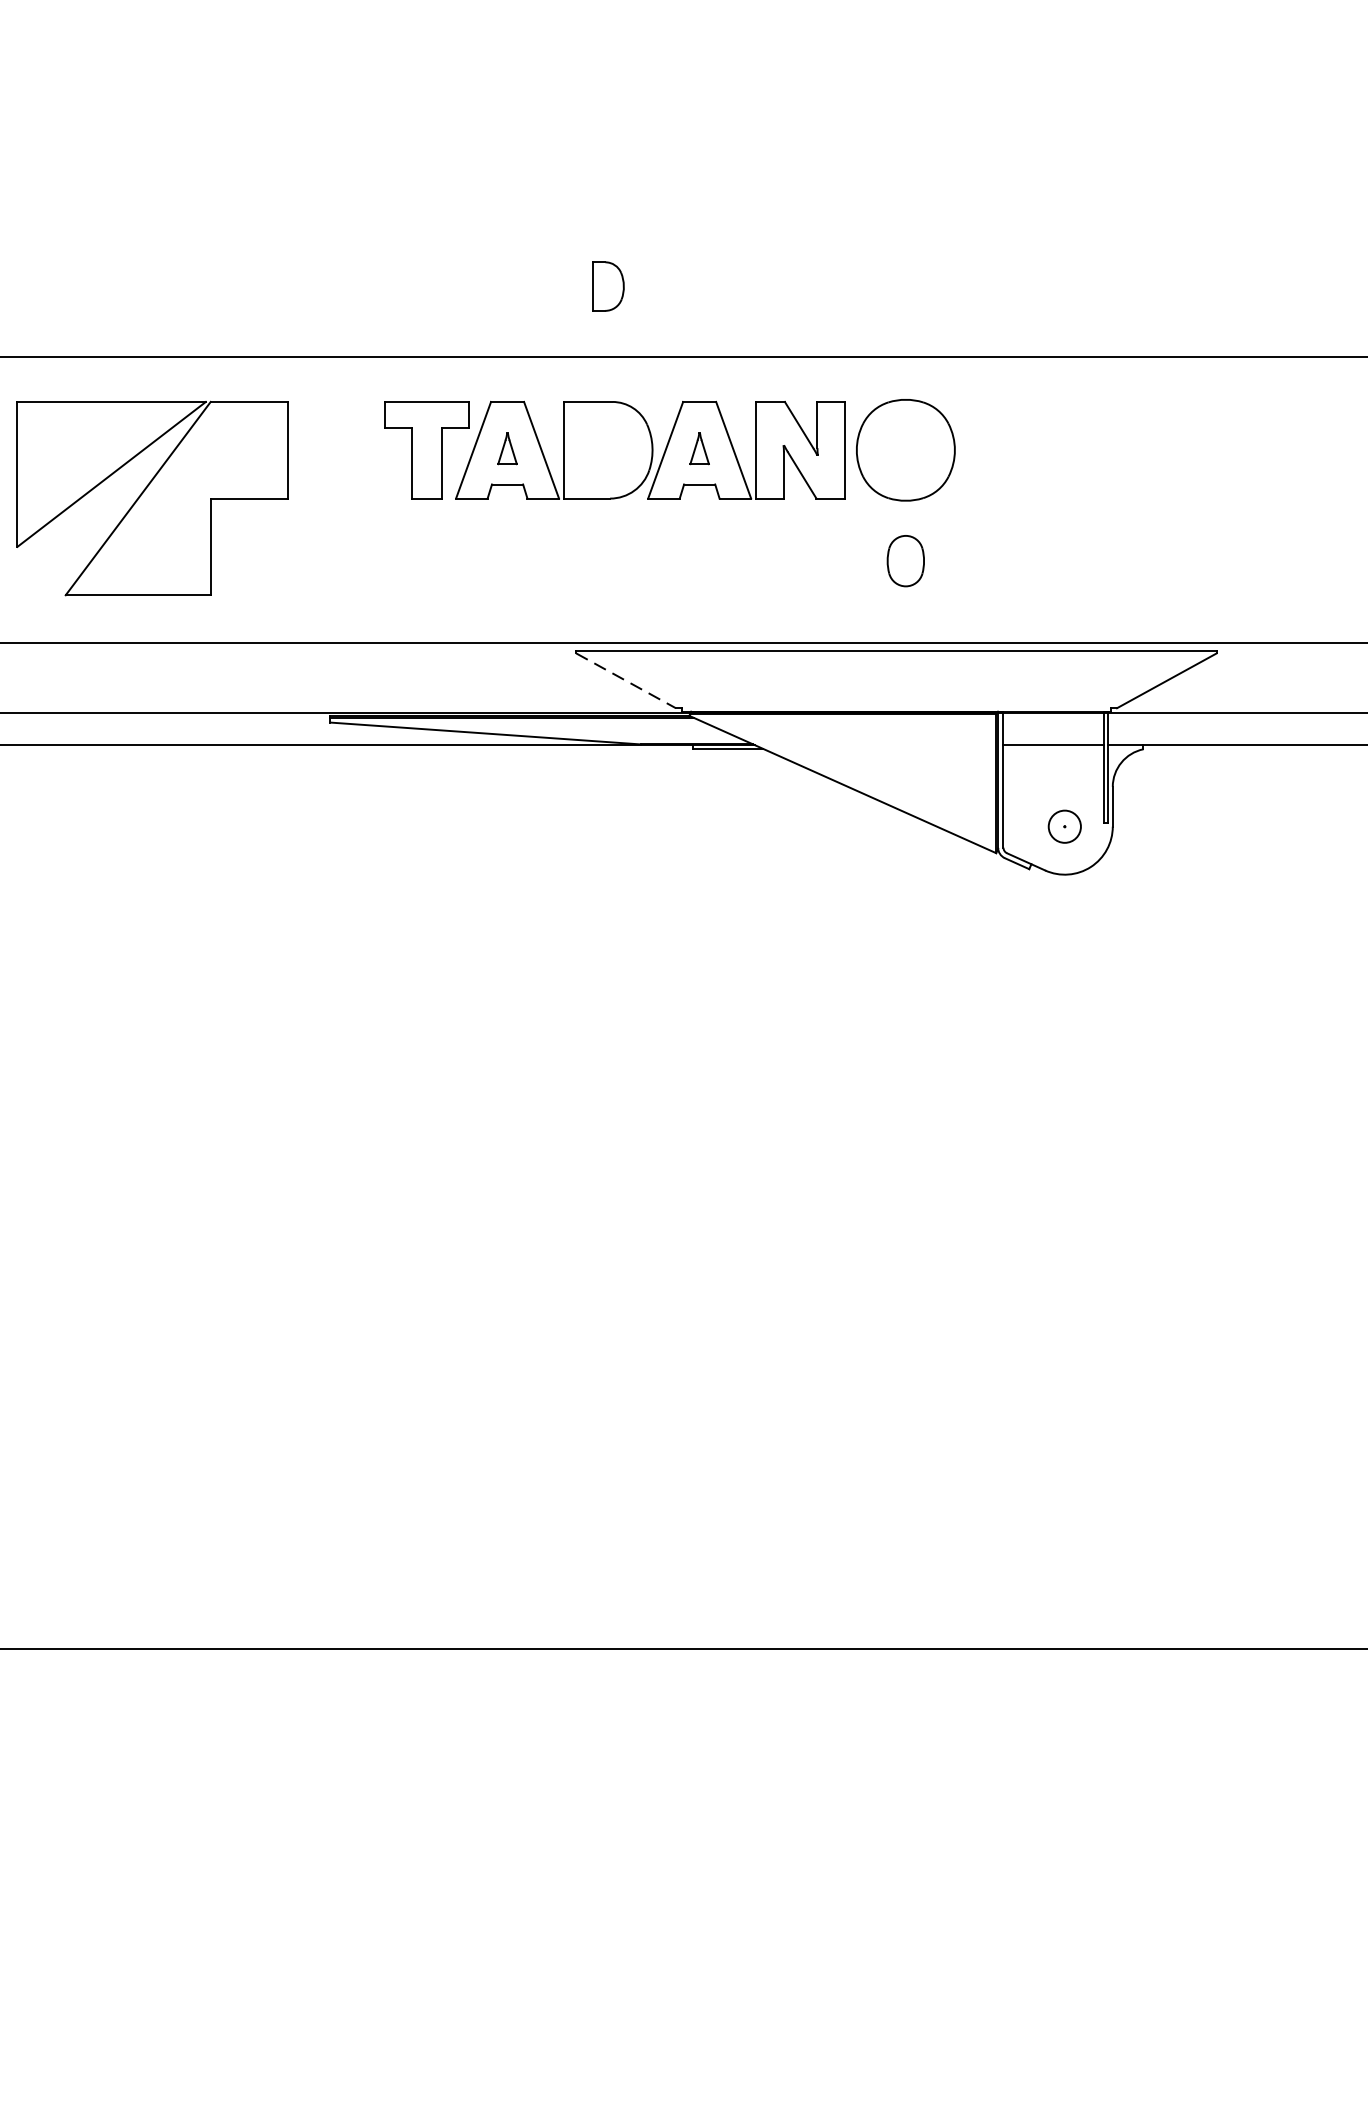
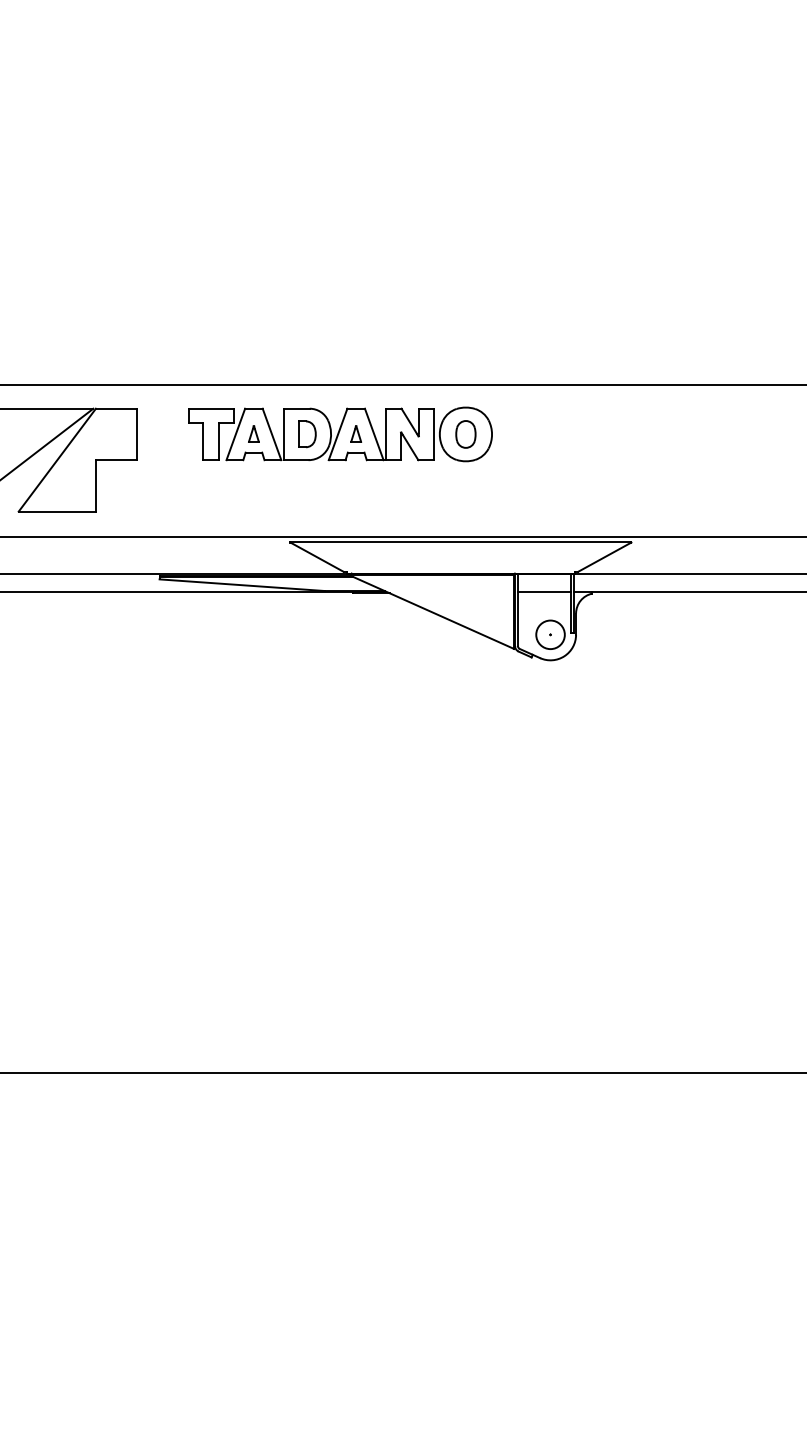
part: (608, 286) -> (307, 434), moved
part: (905, 561) -> (465, 434), moved
line: (627, 681) -> (317, 557), dashed -> solid
circle: (1064, 826) -> (550, 634), size x1.67

